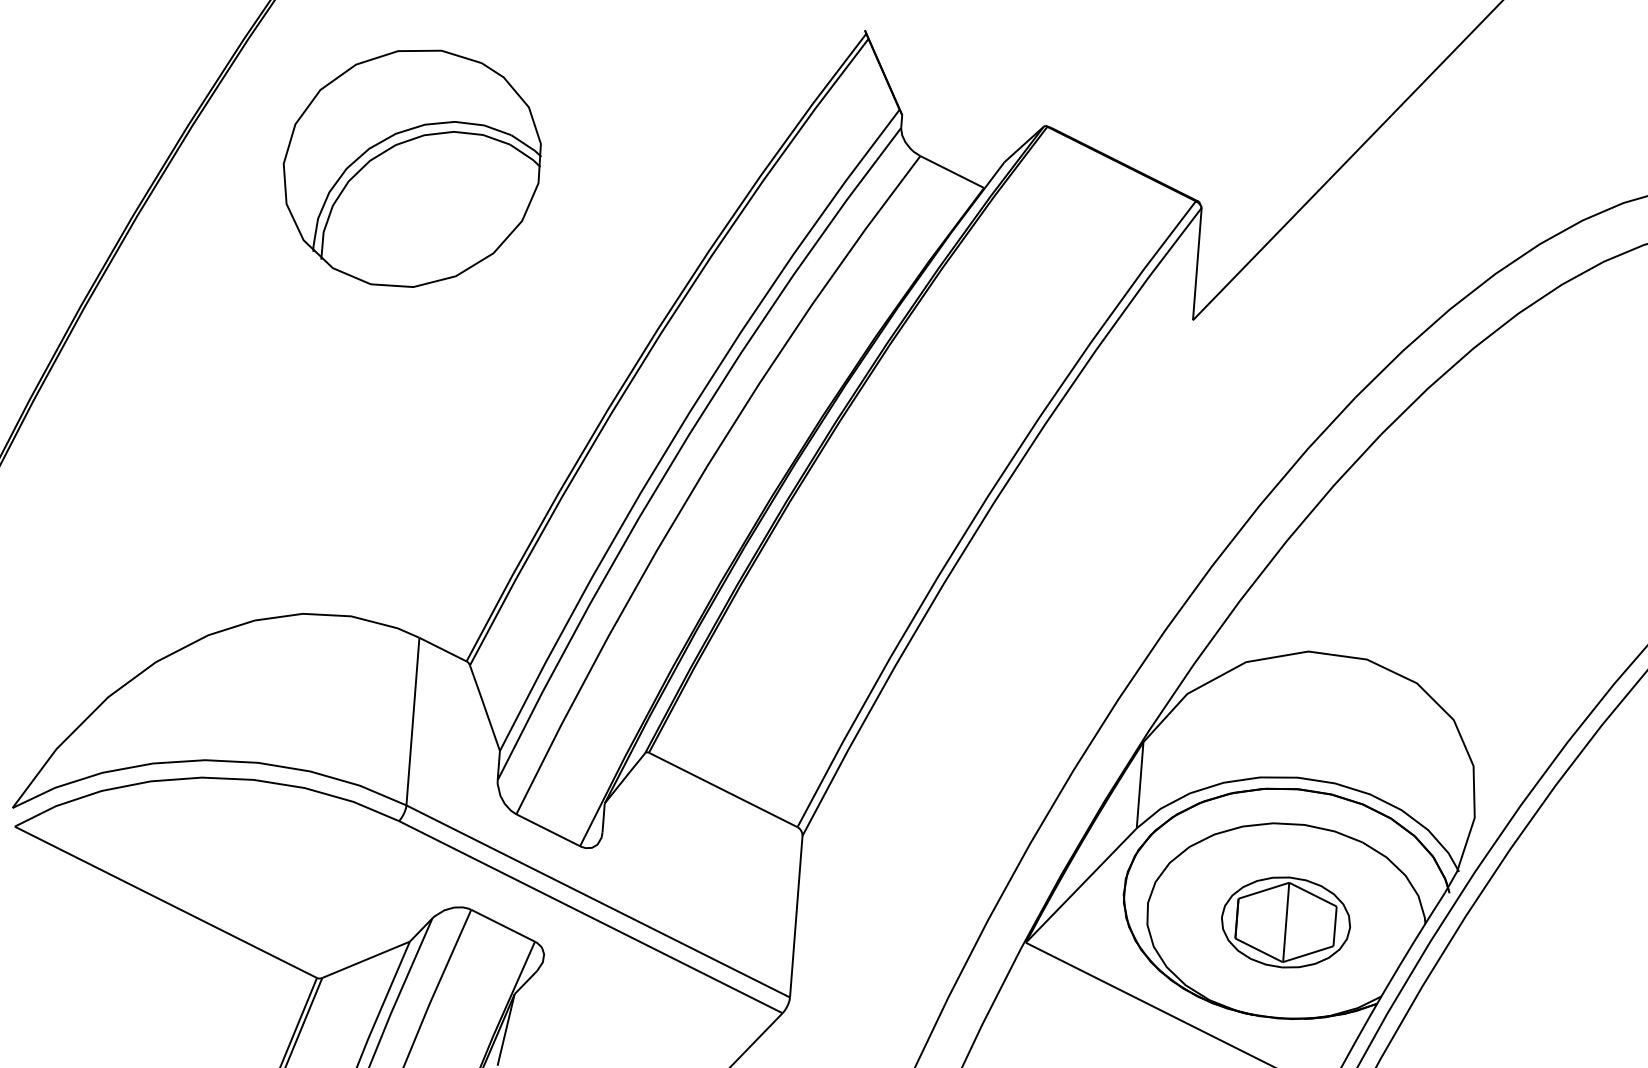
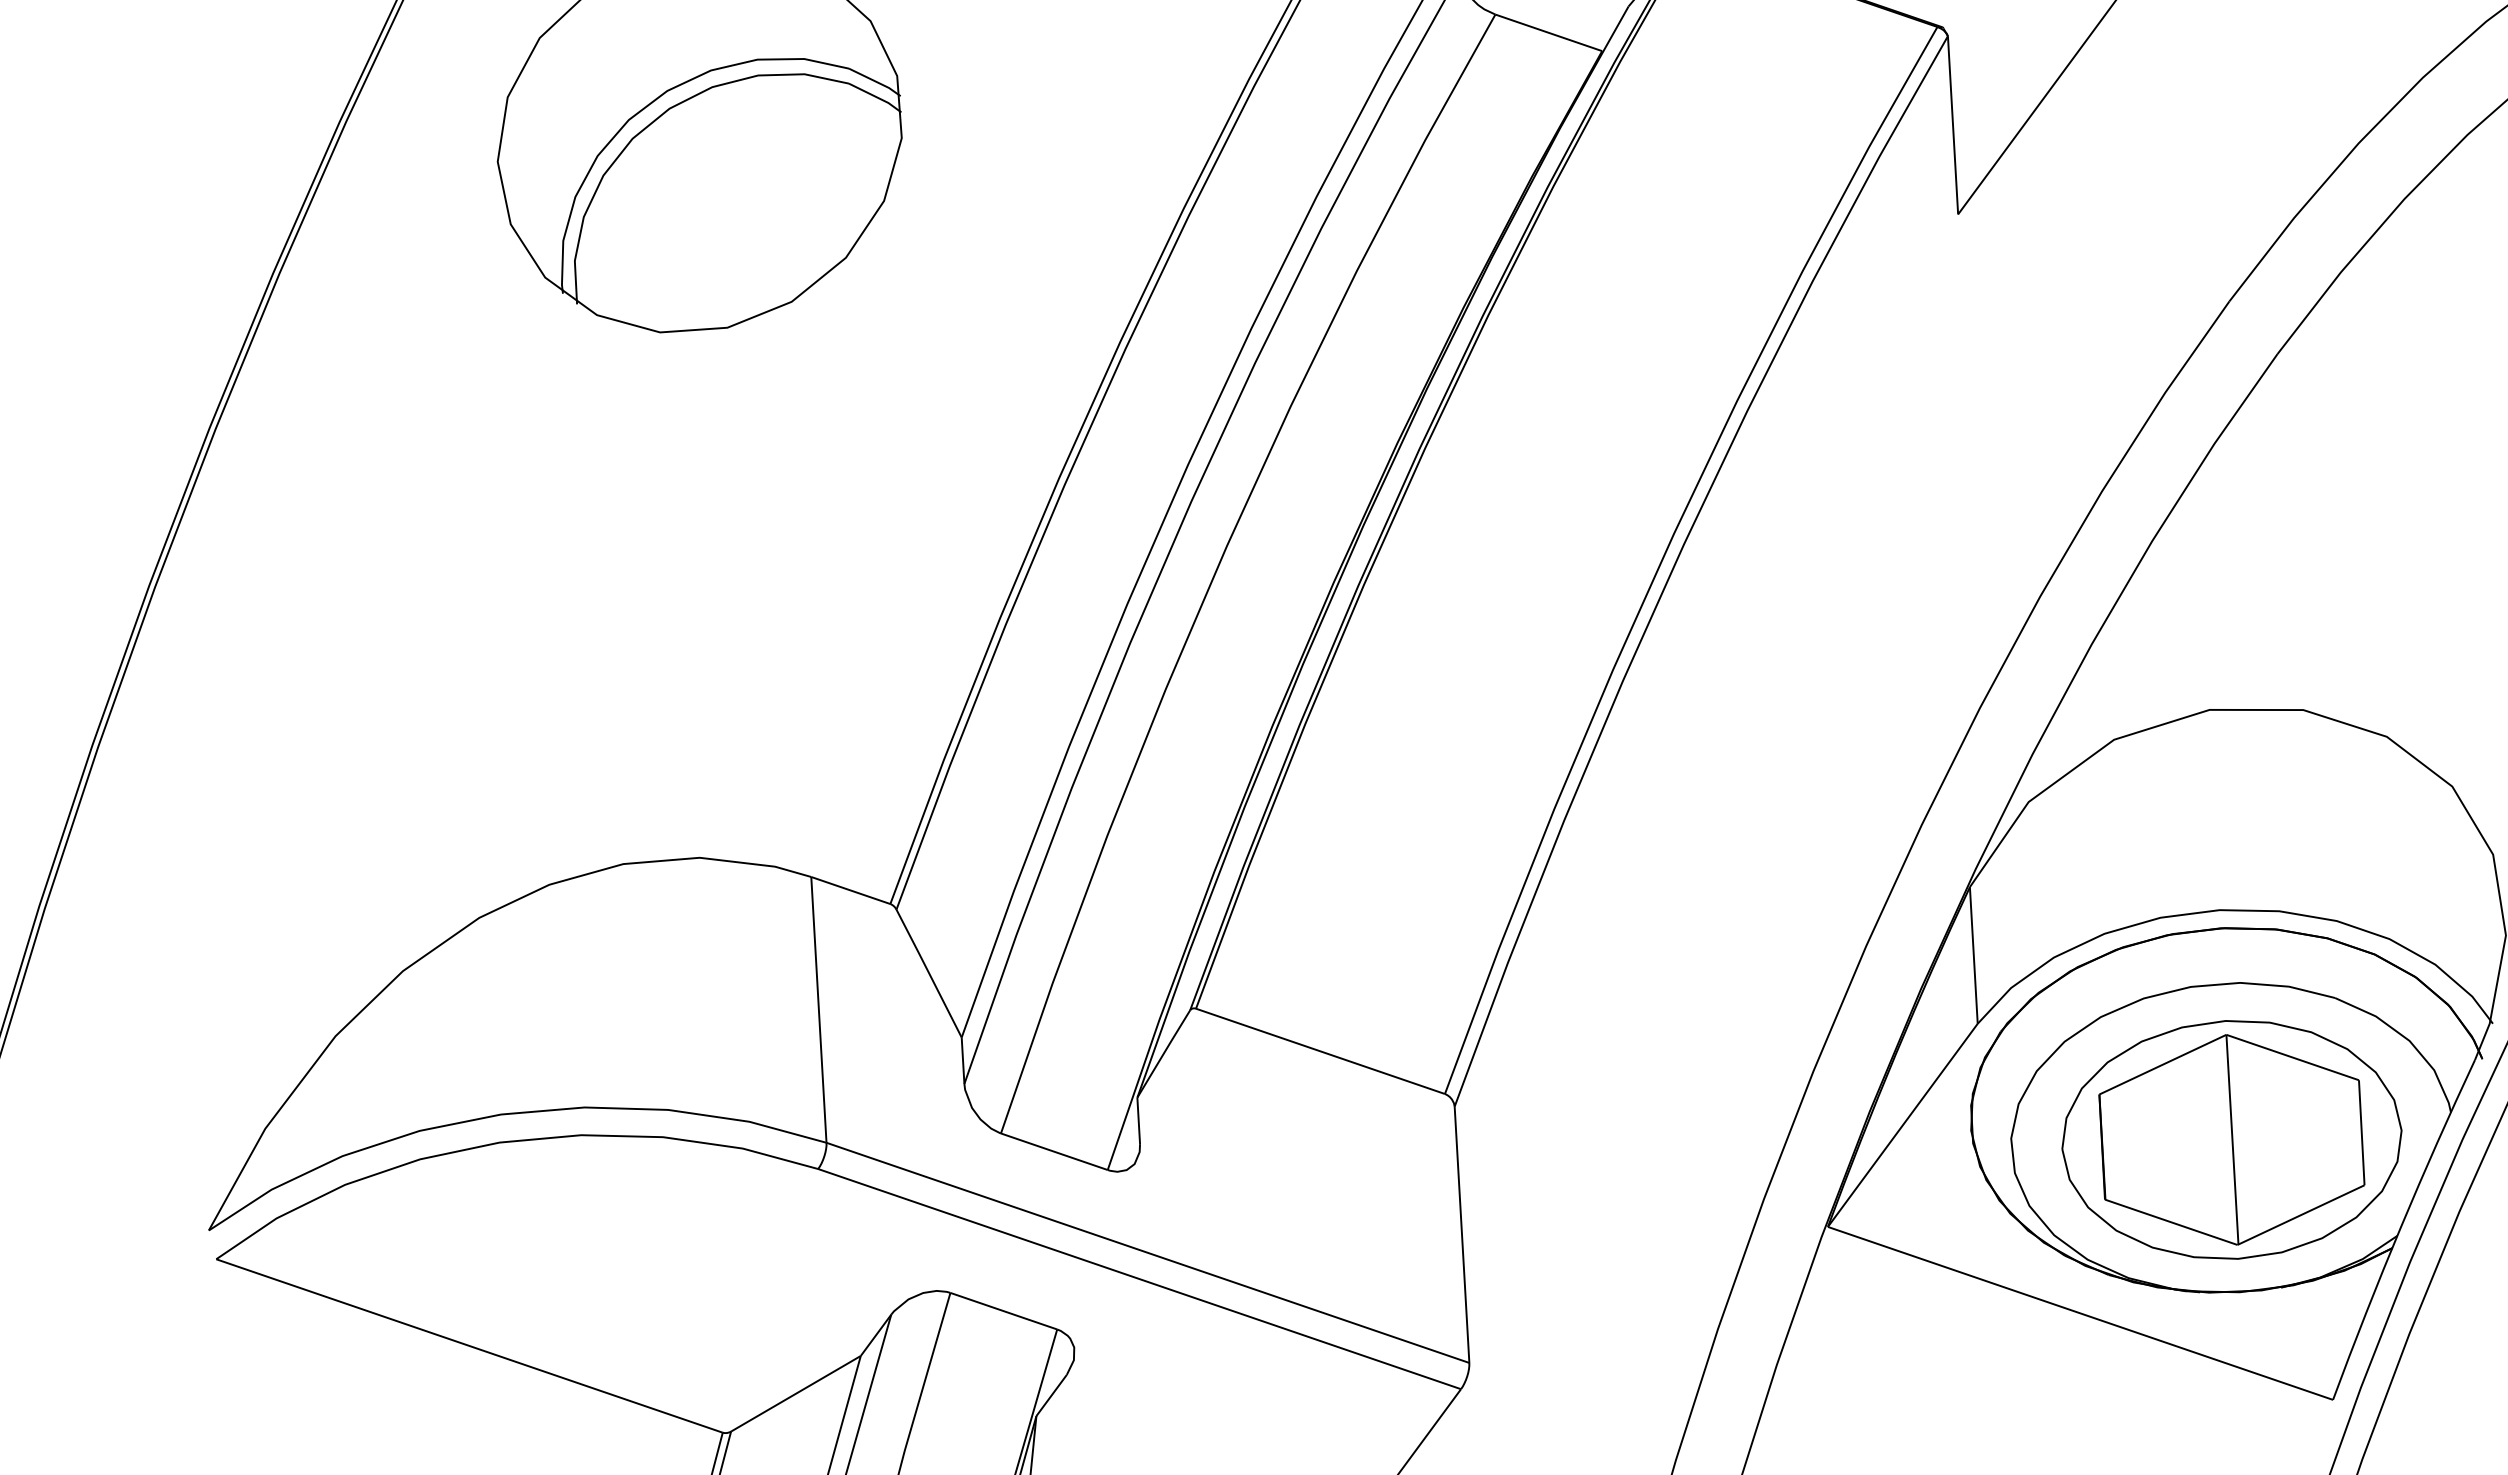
part: (1285, 922) -> (2231, 1140), size x1.67

